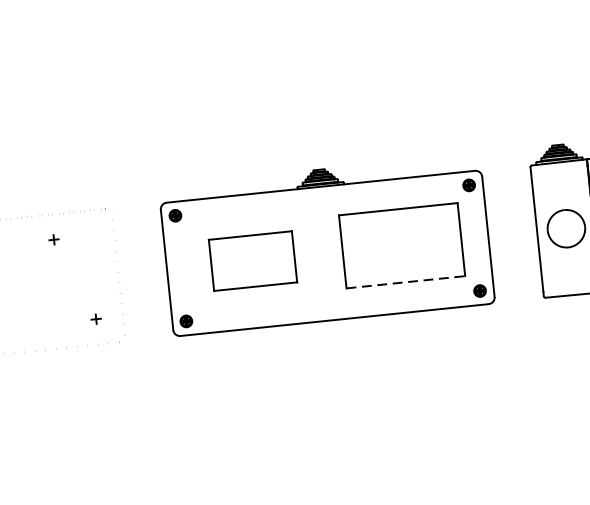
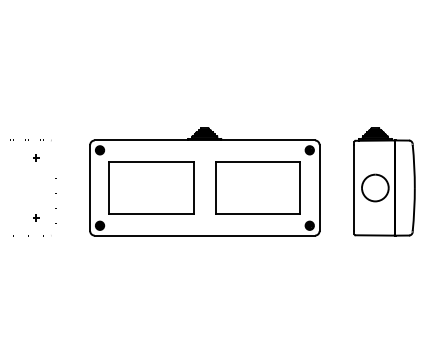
part: (53, 238) -> (36, 157), moved
part: (252, 260) -> (151, 187), size x1.43
line: (406, 282) -> (258, 214), dashed -> solid

